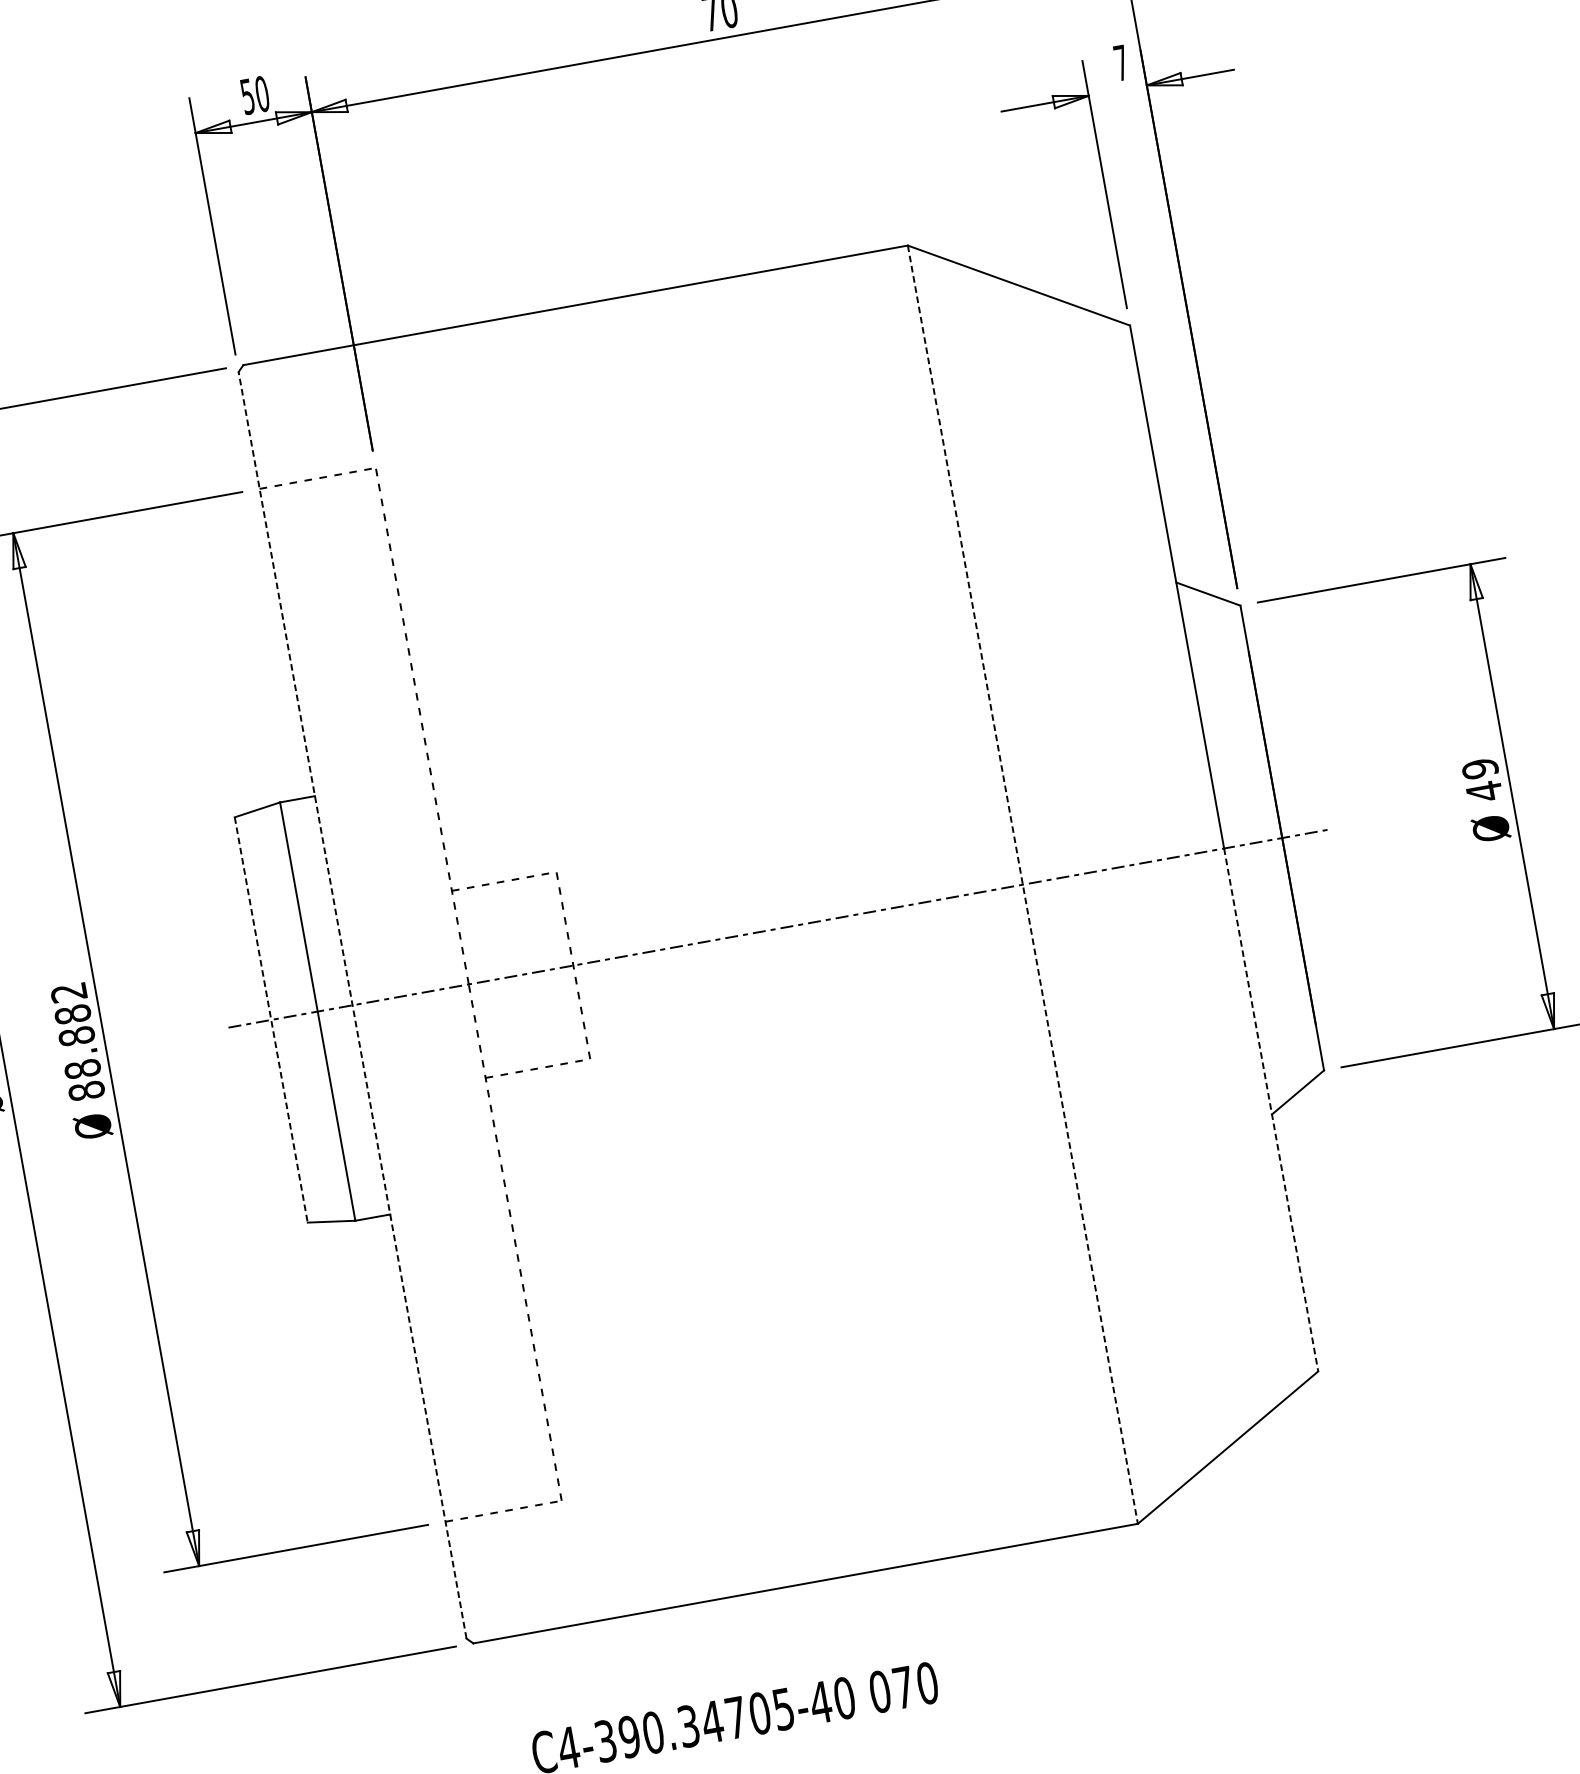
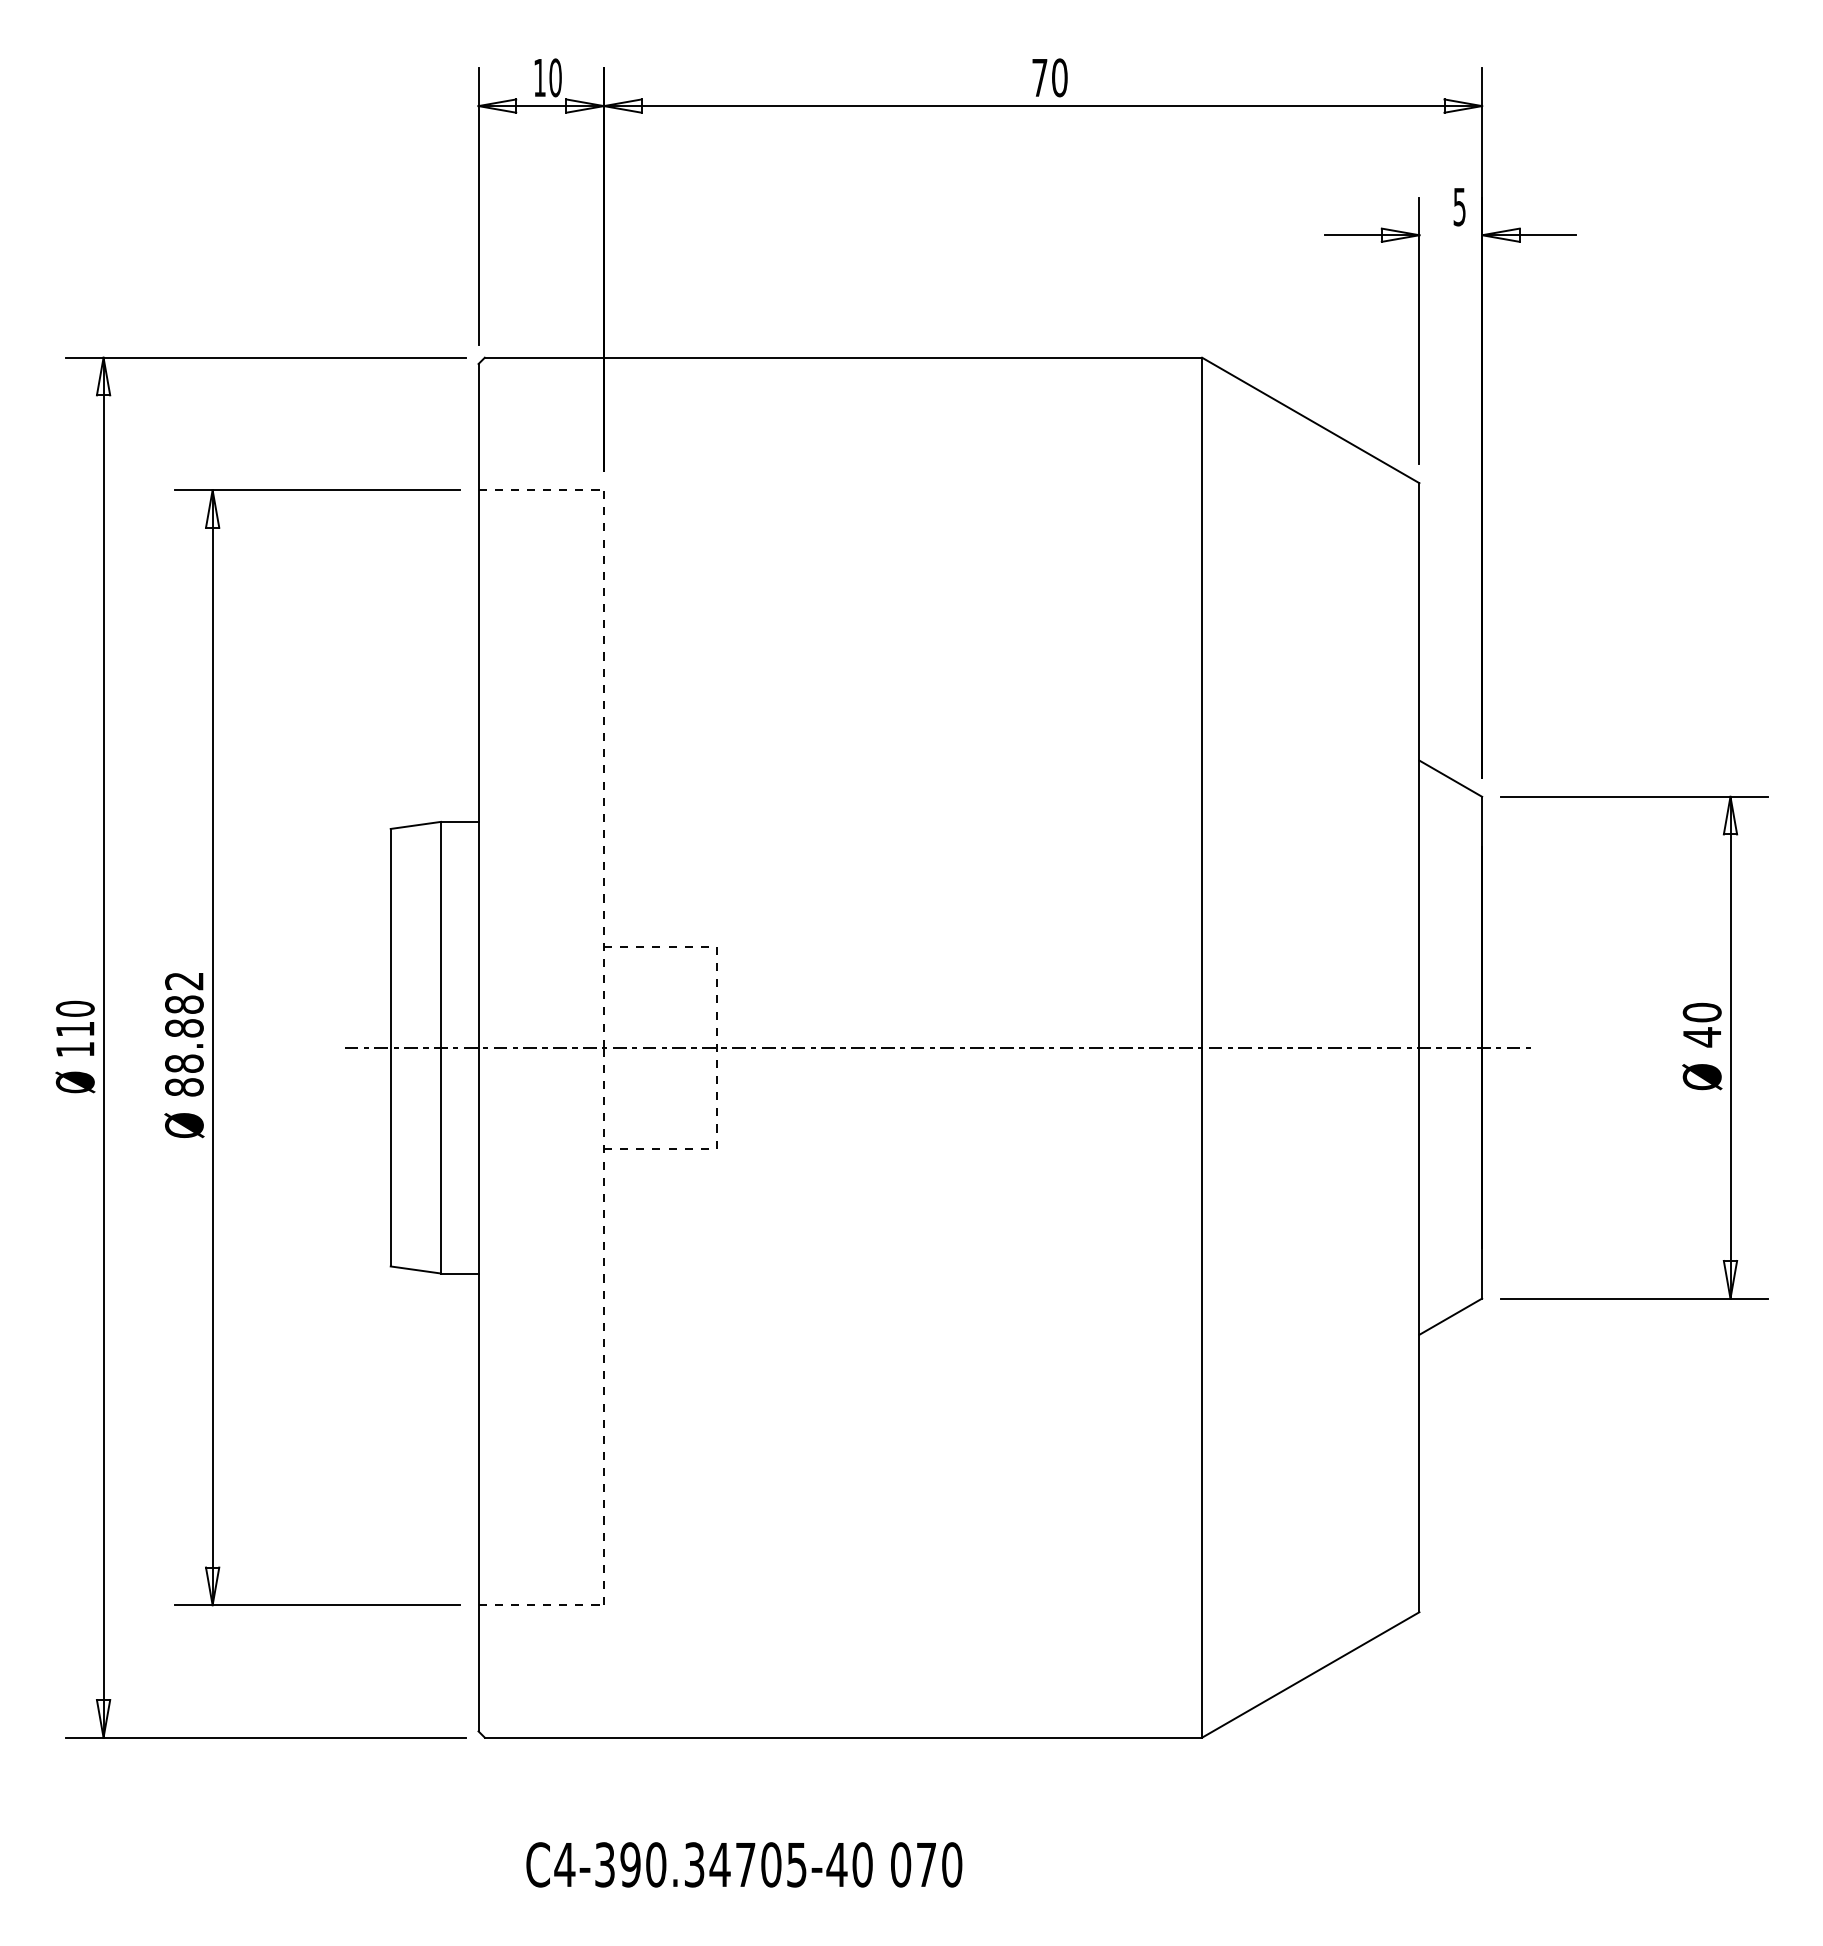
text: (1121, 63) -> (1459, 207), 7 -> 5
text: (247, 97) -> (539, 78), 50 -> 10
text: (1480, 768) -> (1702, 1012), 49 -> 40
line: (1023, 884) -> (1202, 1047), dashed -> solid
line: (352, 1005) -> (478, 1047), dashed -> solid
line: (270, 1019) -> (390, 1047), dashed -> solid
line: (1271, 1110) -> (1419, 1330), dashed -> solid

